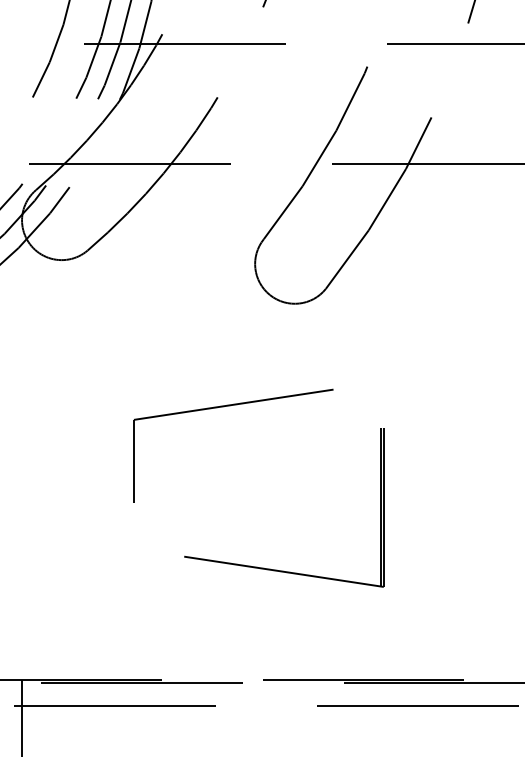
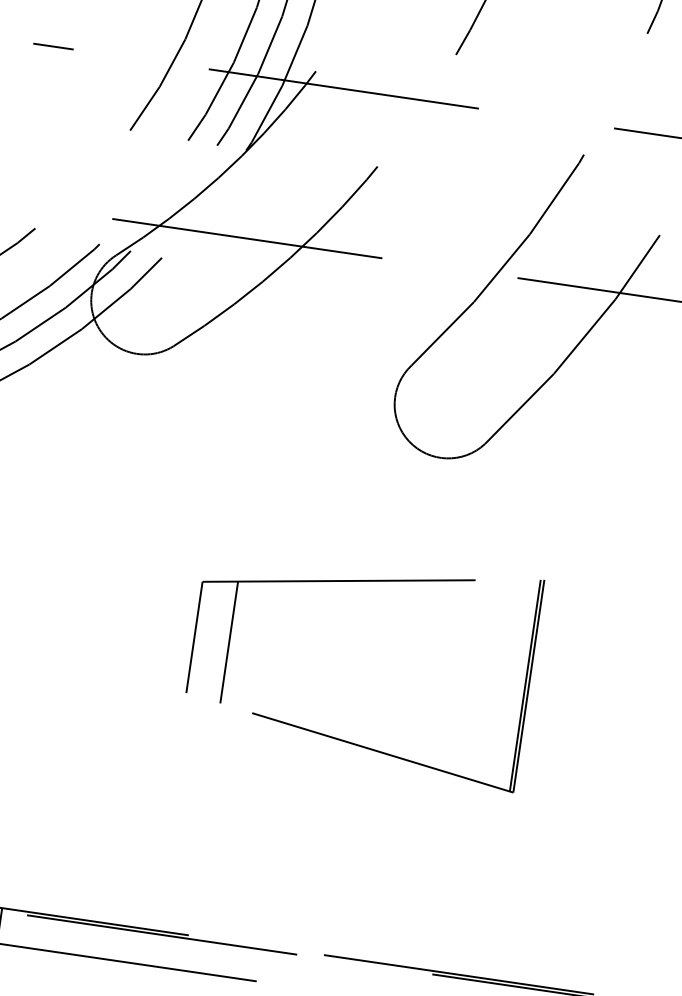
line: (159, 460) -> (228, 641), added
part: (277, 569) -> (374, 748), moved

